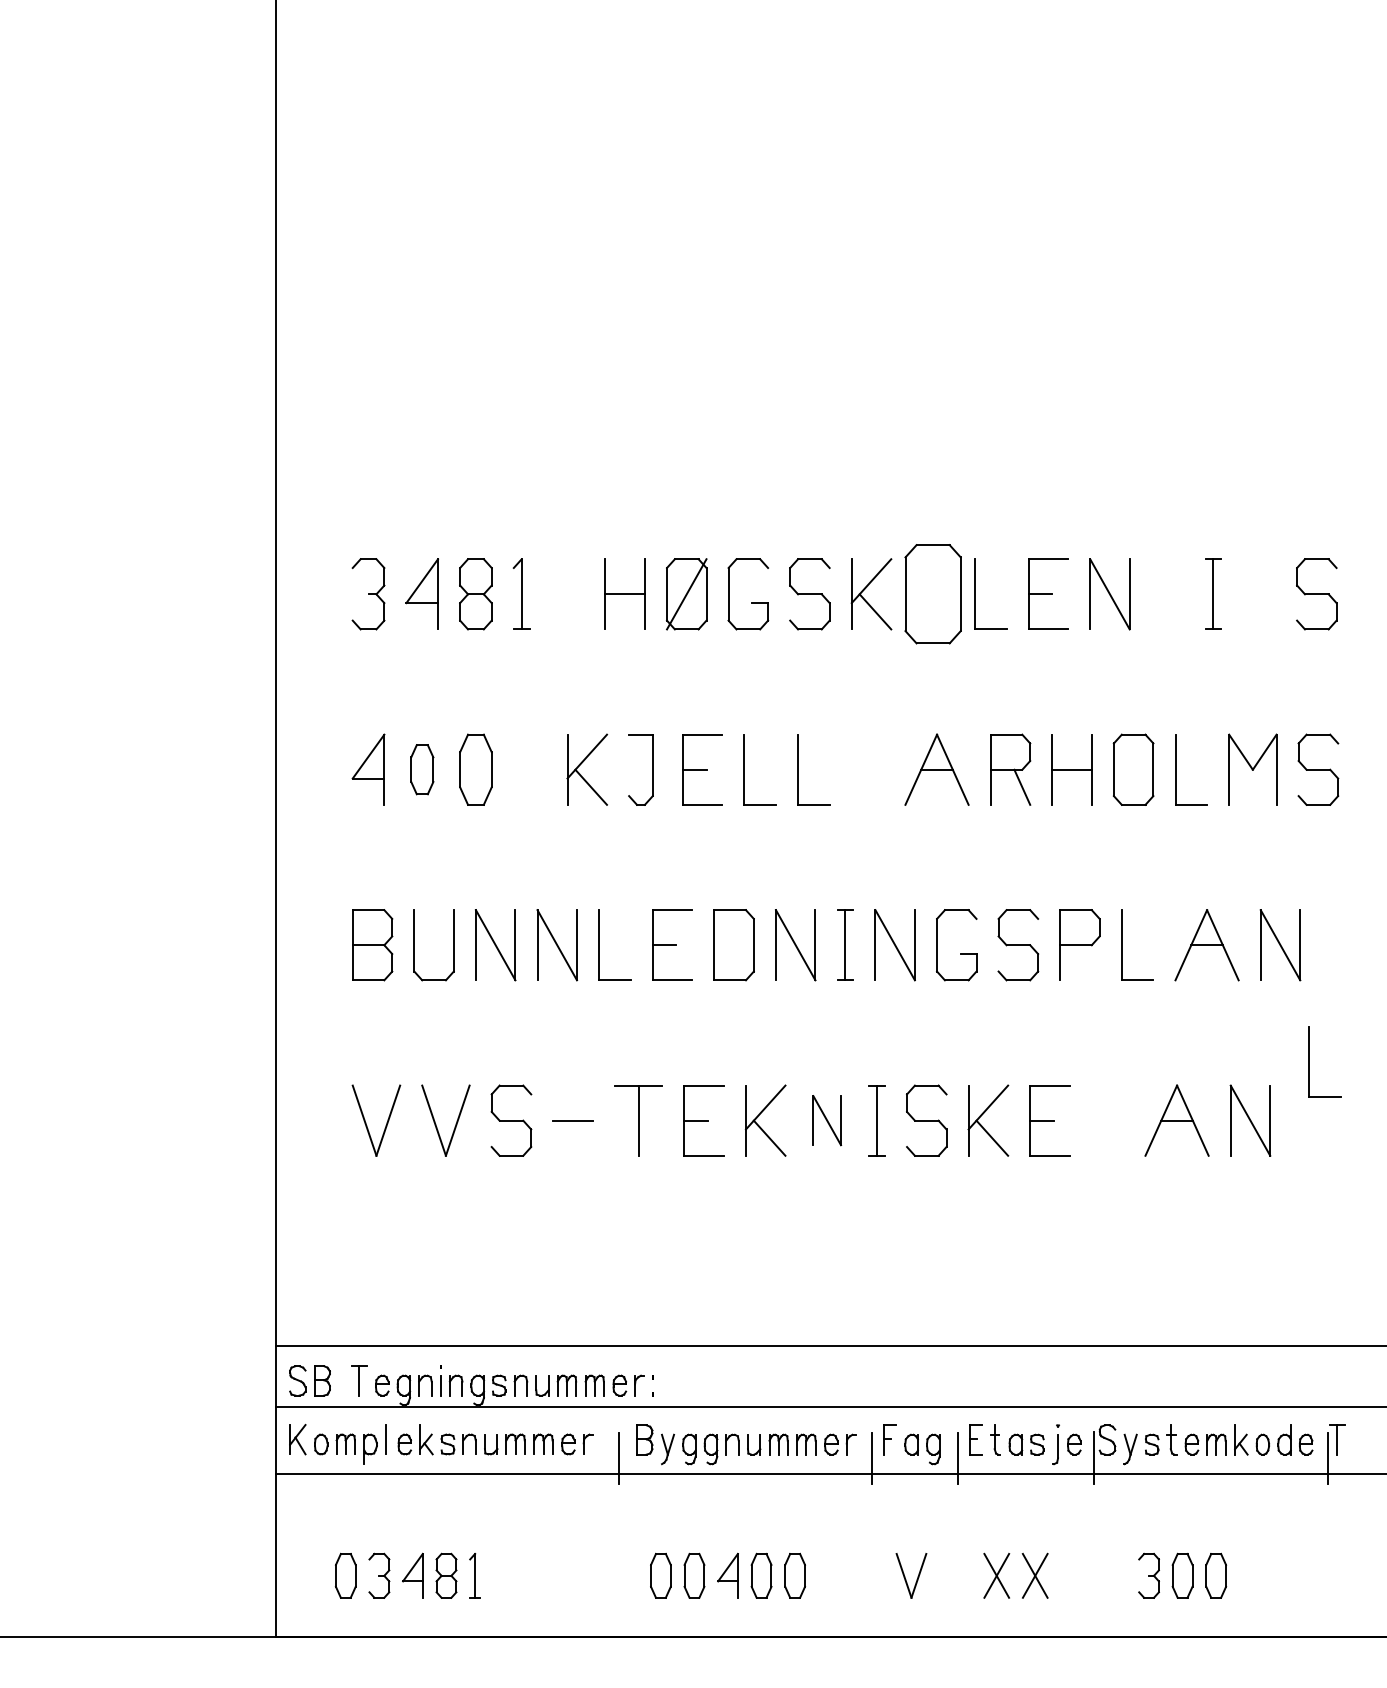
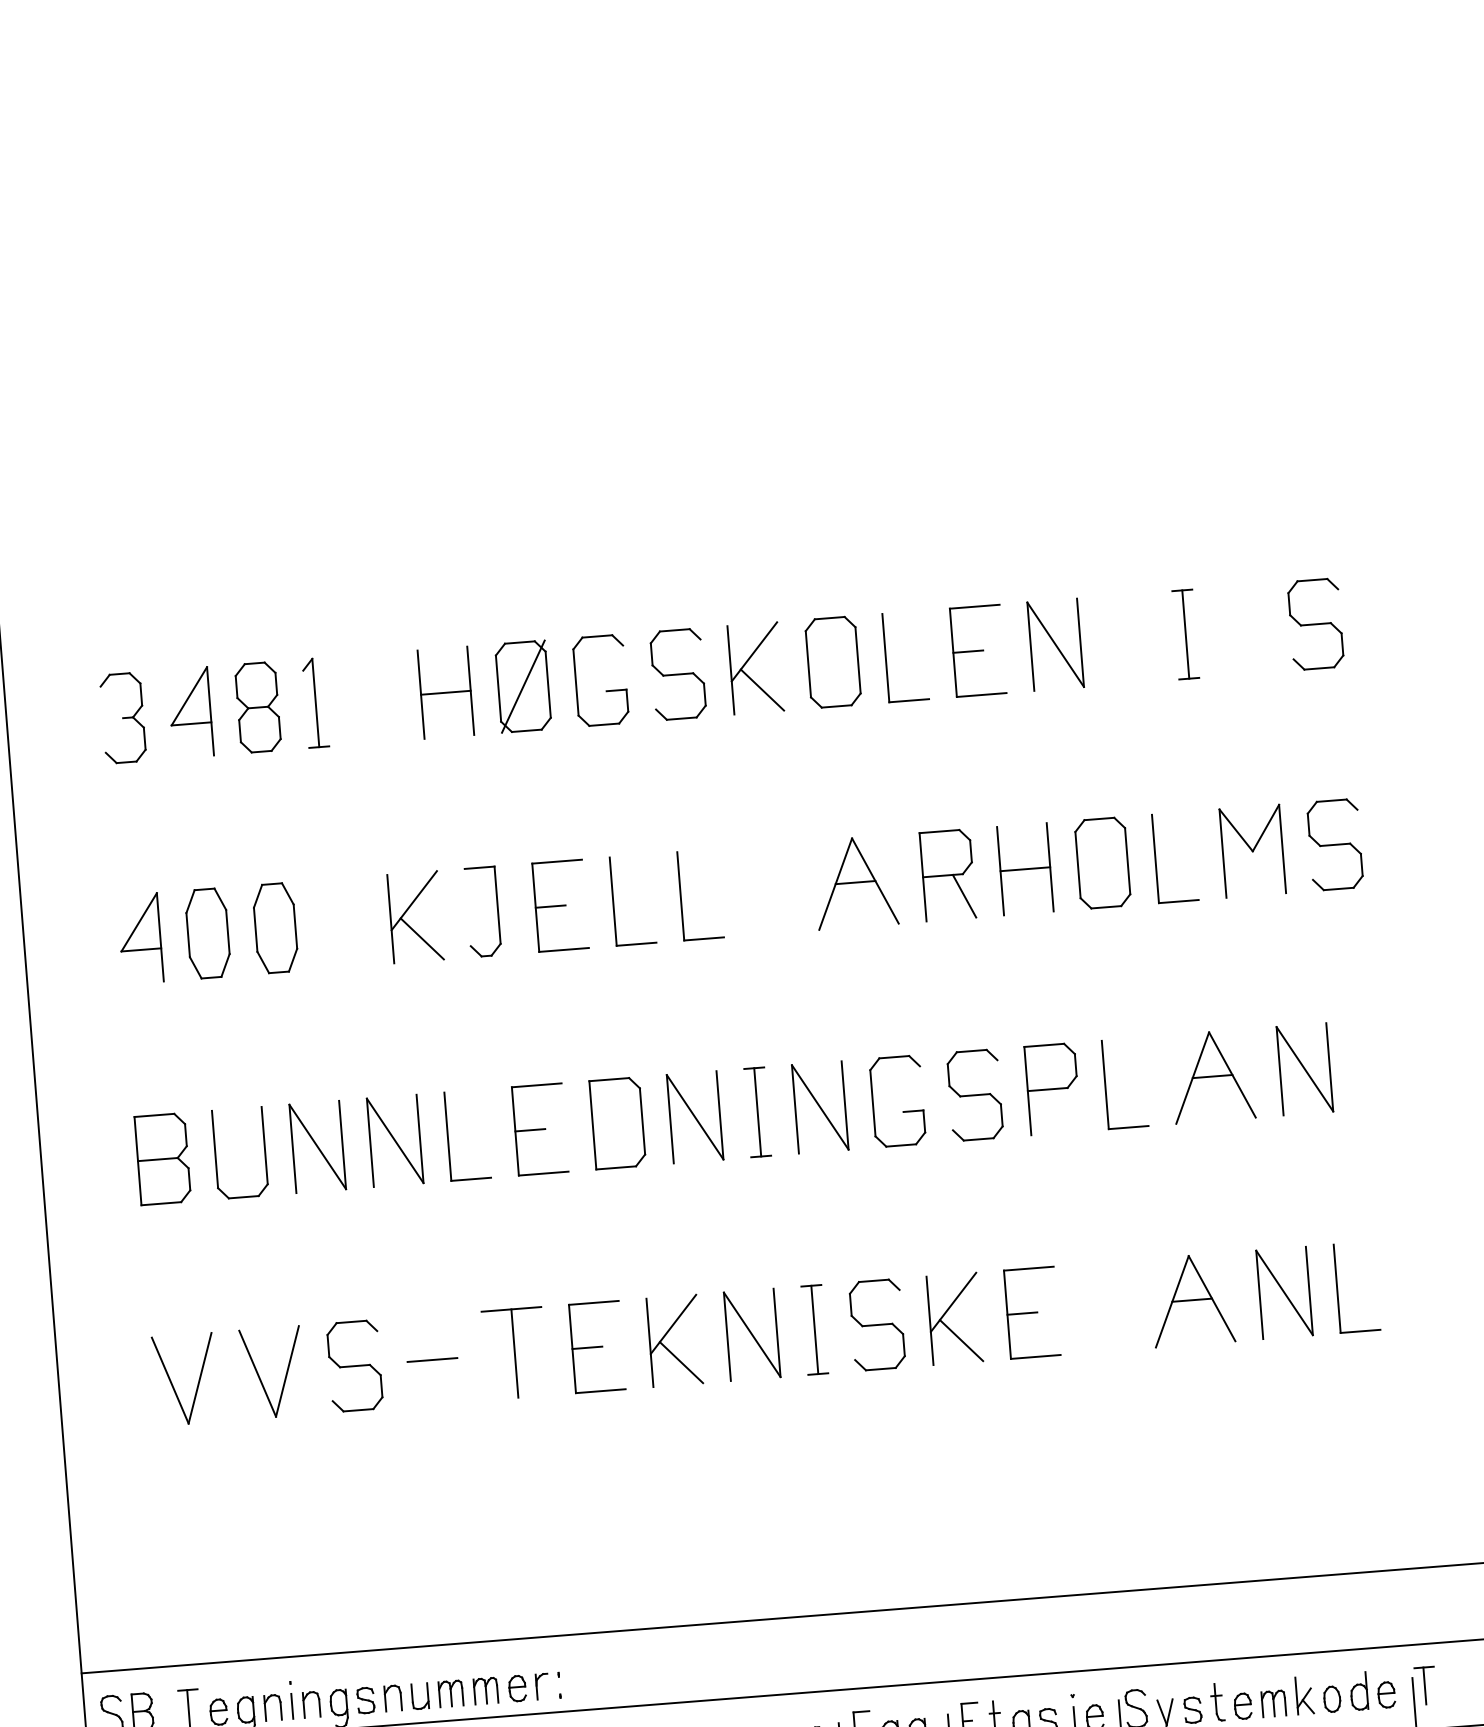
part: (932, 594) -> (832, 662), size x0.71
part: (422, 769) -> (208, 933), size x1.43
part: (1309, 1061) -> (1337, 1288), moved
part: (826, 1120) -> (751, 1334), size x1.43

